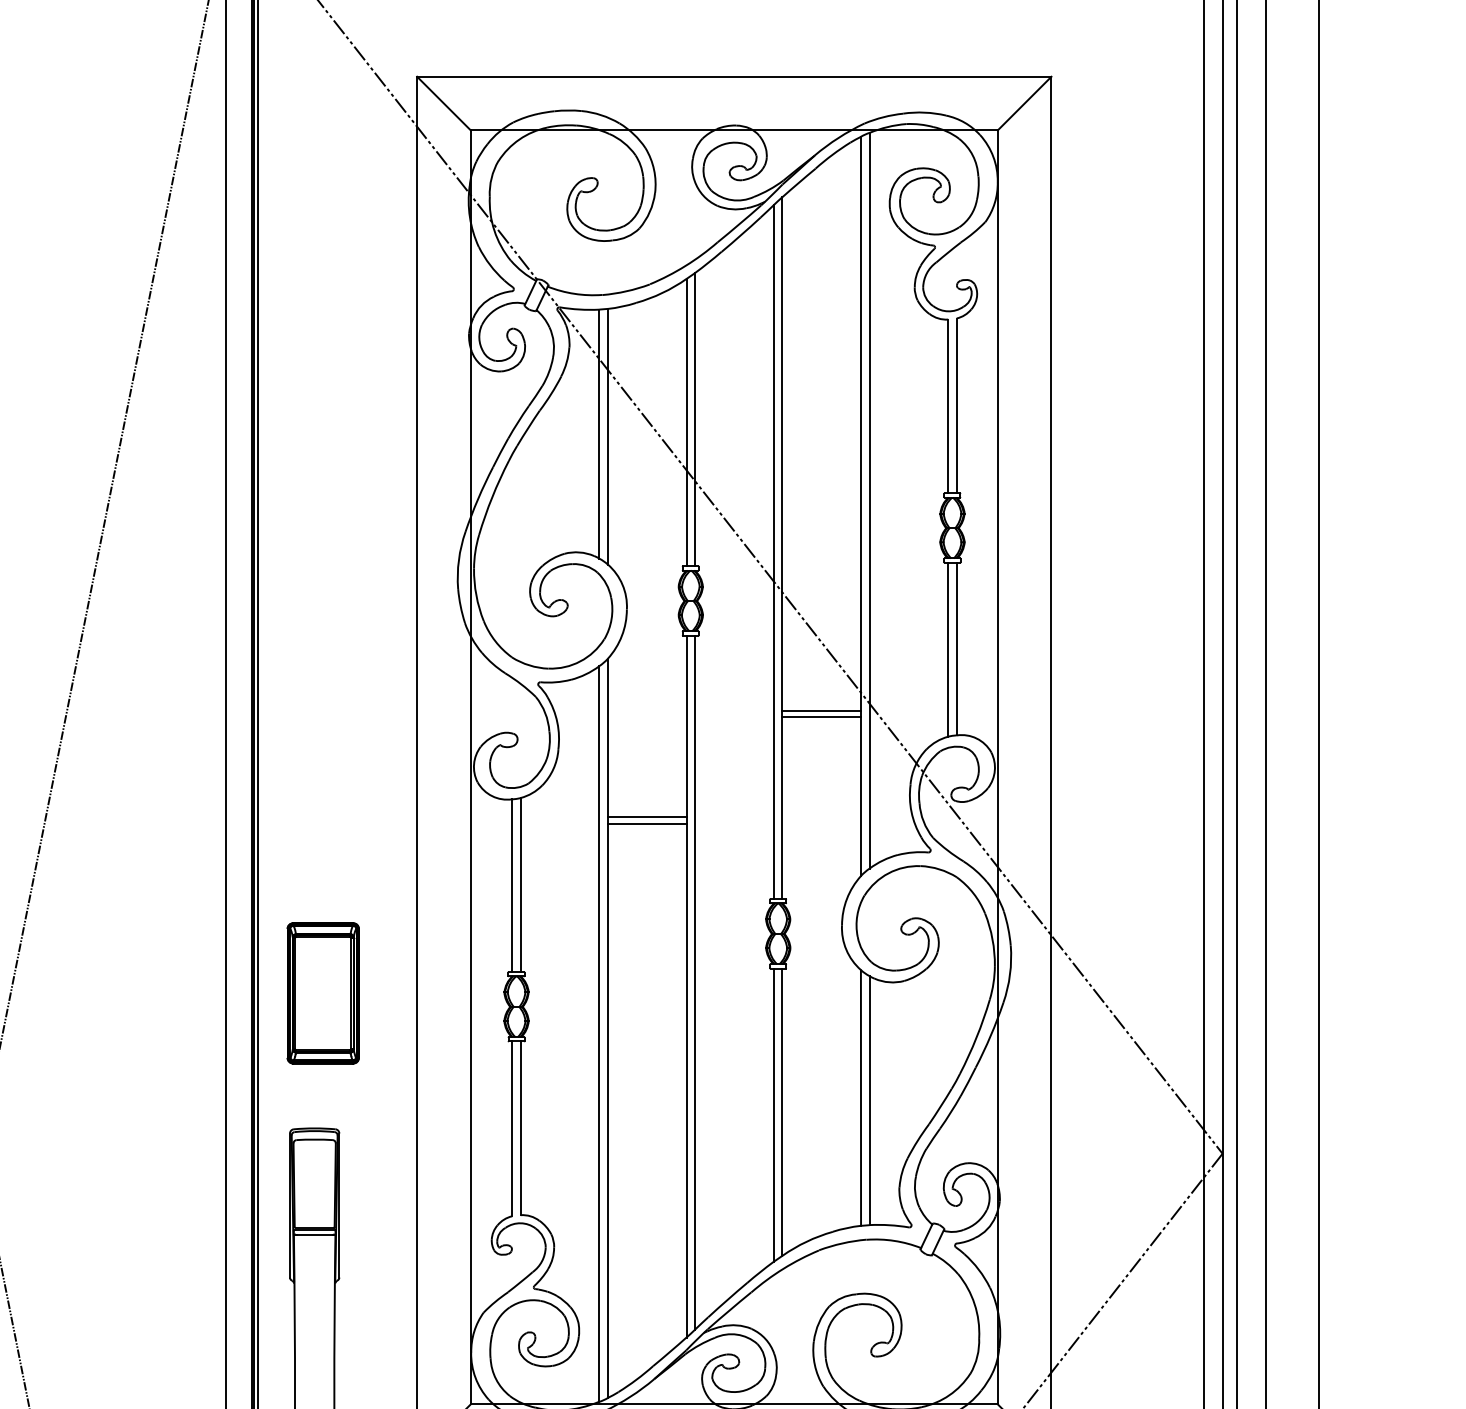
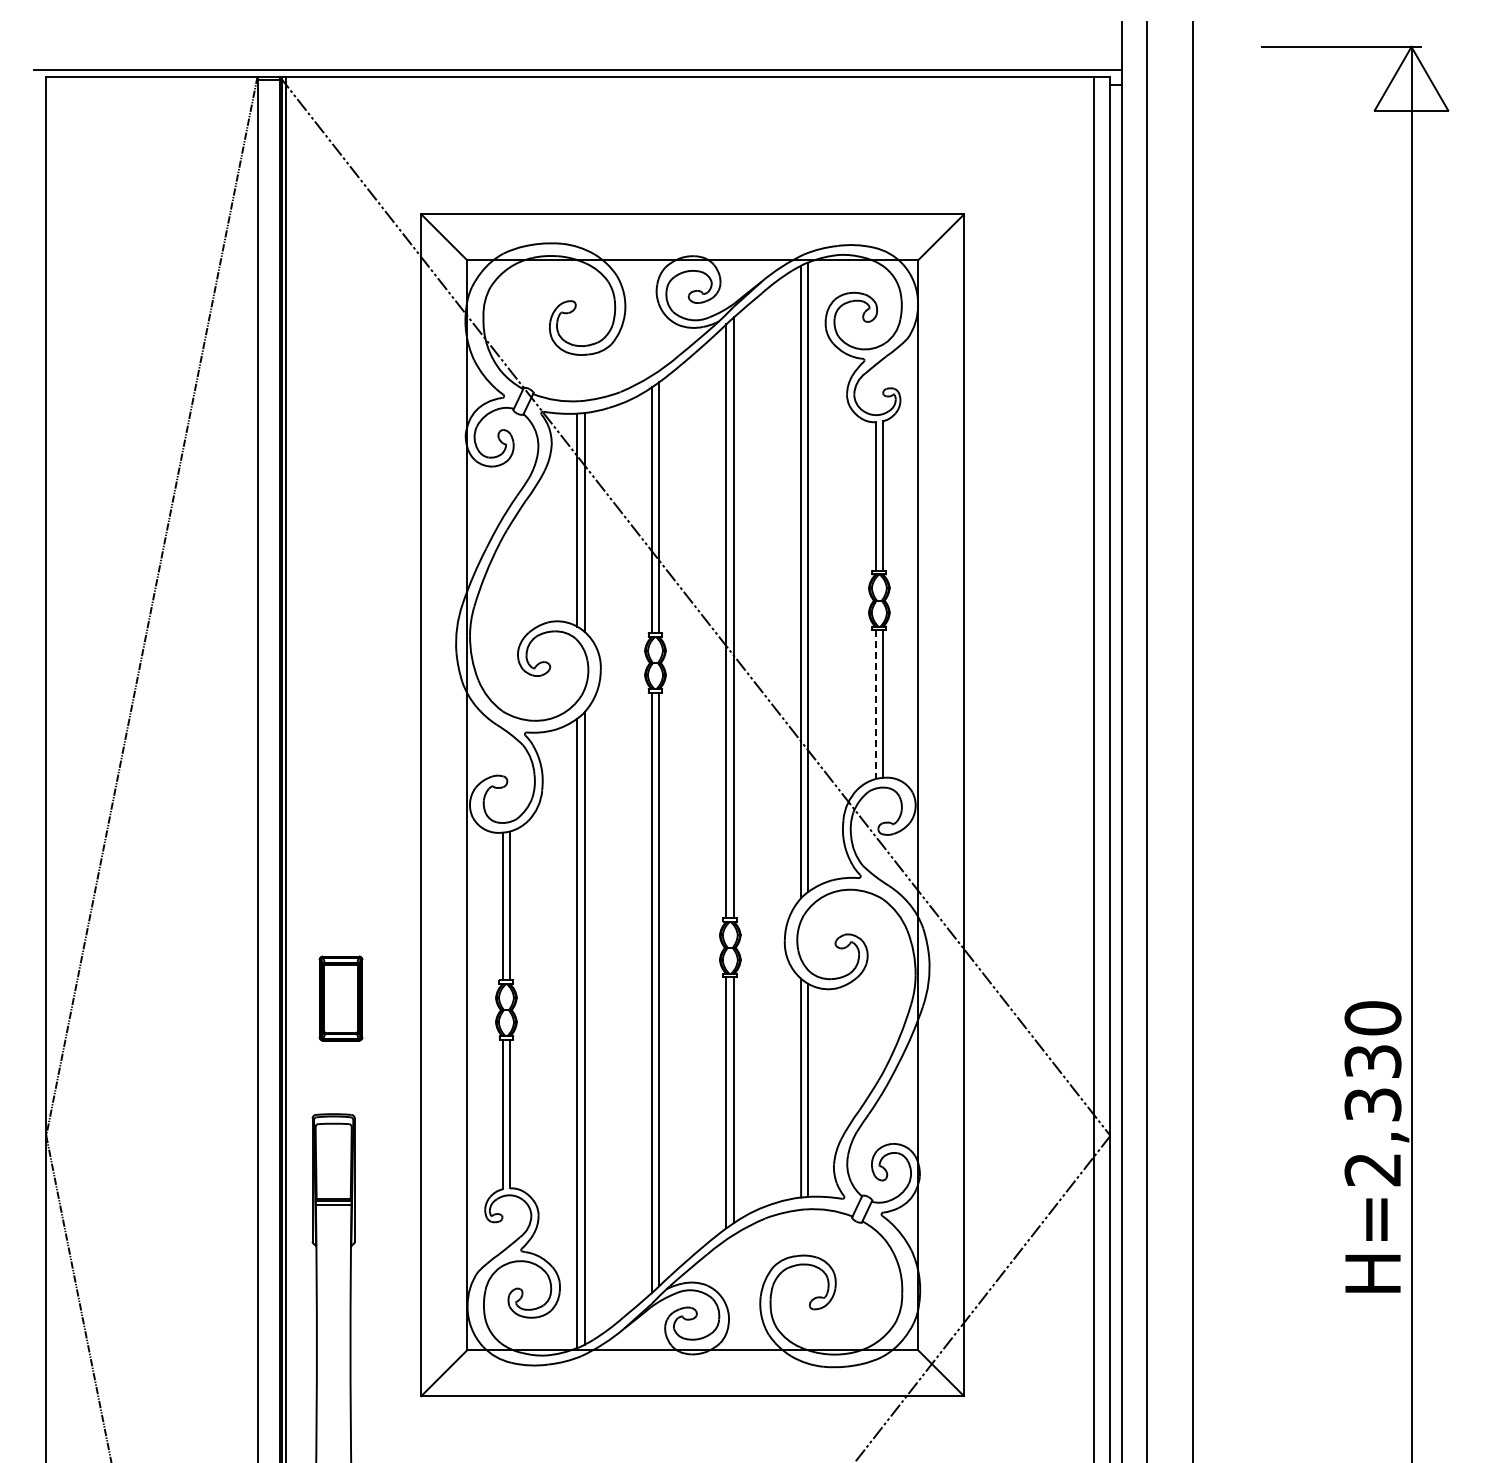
line: (947, 650) -> (875, 705), solid -> dashed
line: (821, 711) -> (767, 757), removed
line: (821, 717) -> (767, 762), removed
line: (646, 816) -> (617, 847), removed
line: (646, 823) -> (617, 853), removed
part: (322, 993) -> (340, 998), size x0.7

